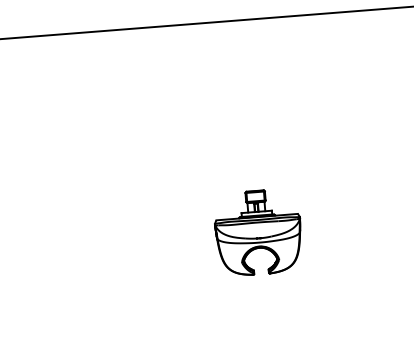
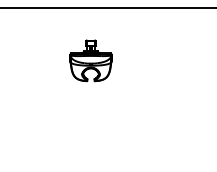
part: (257, 231) -> (90, 60), moved

